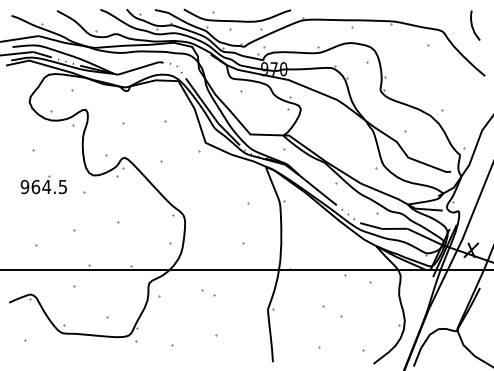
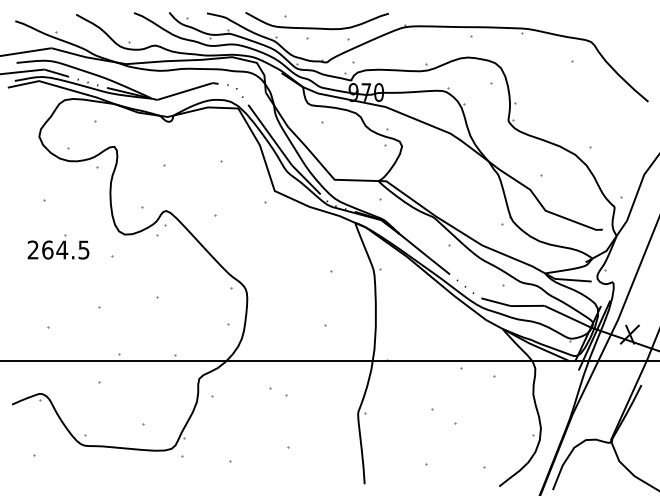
curve: (473, 27) -> (632, 36), removed
text: (24, 186) -> (32, 249), 964.5 -> 264.5

